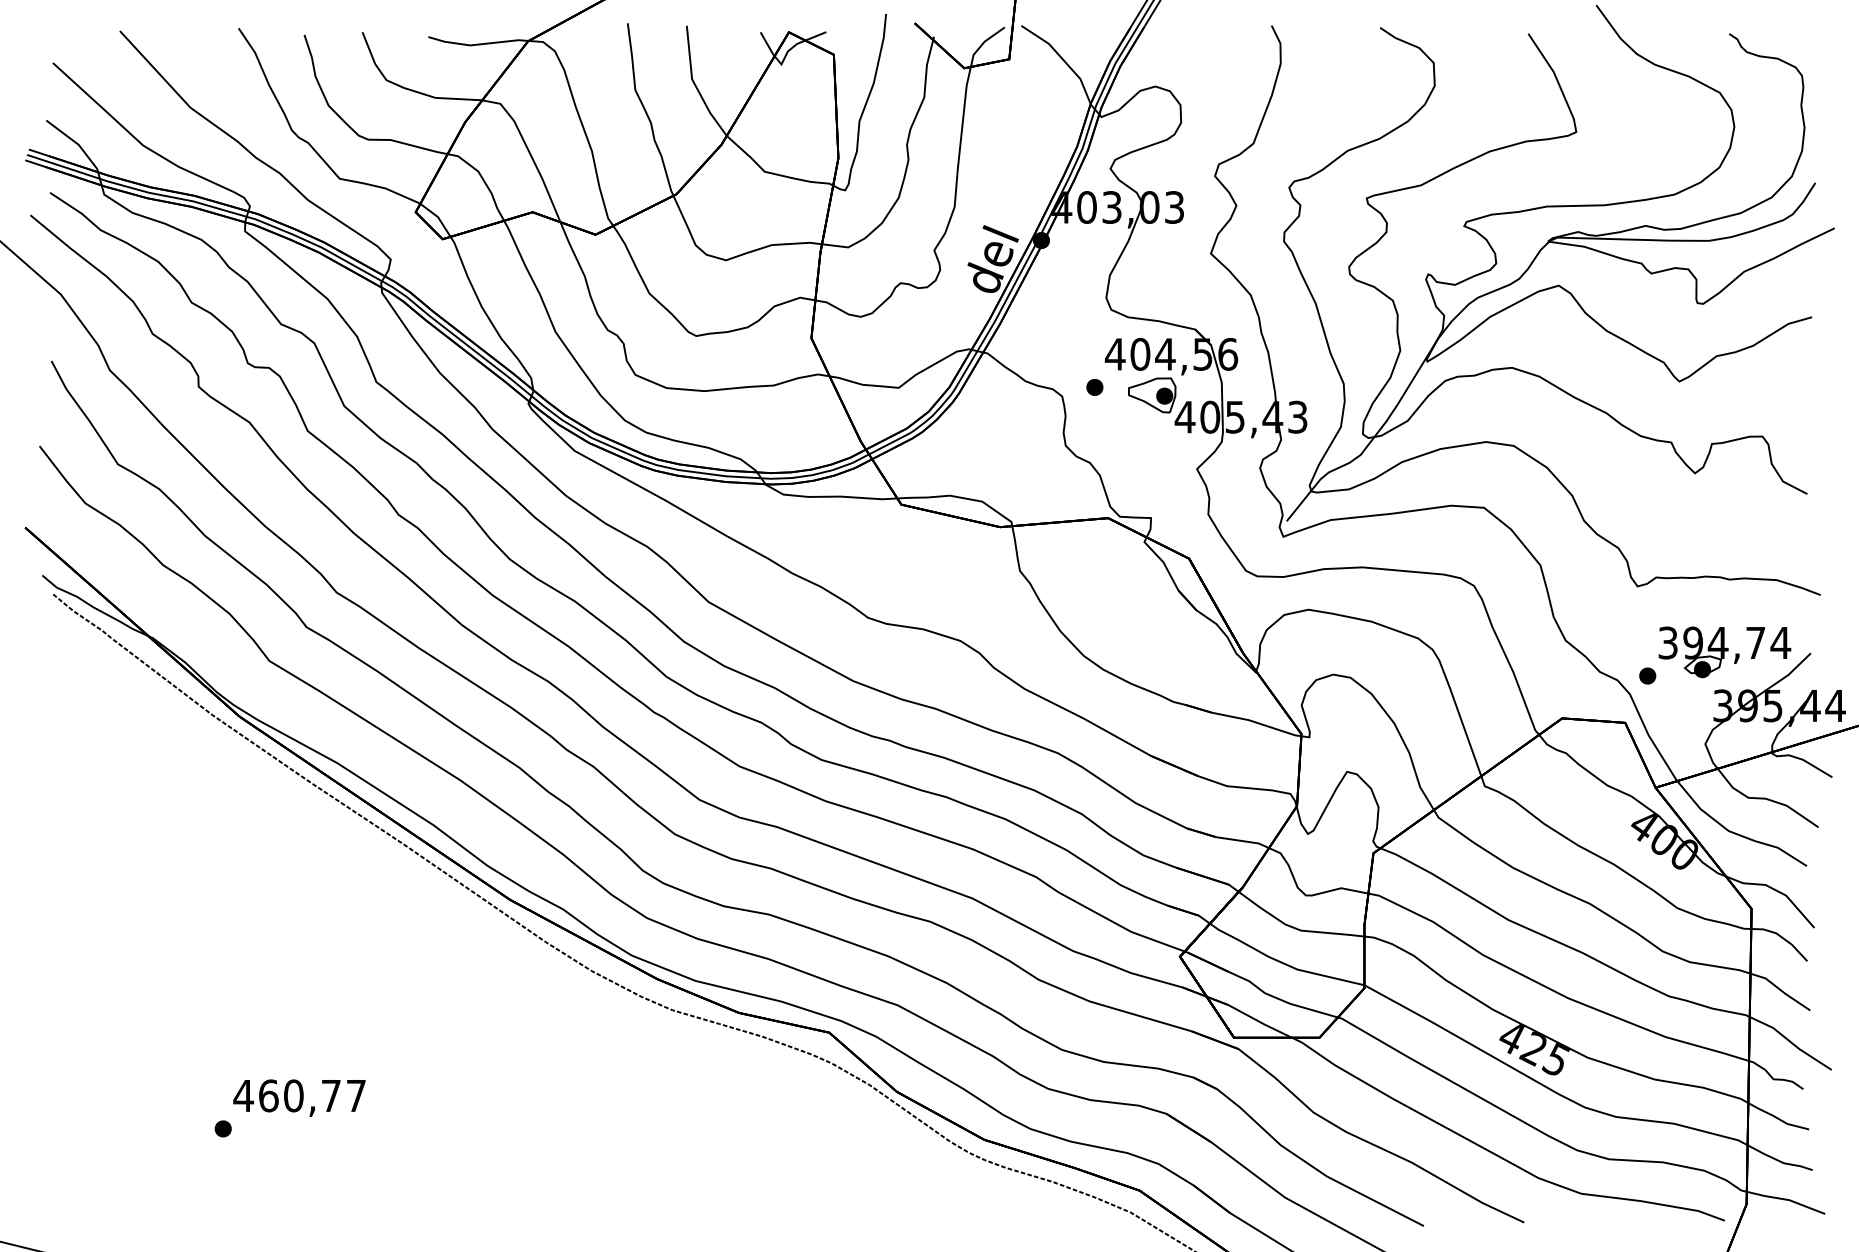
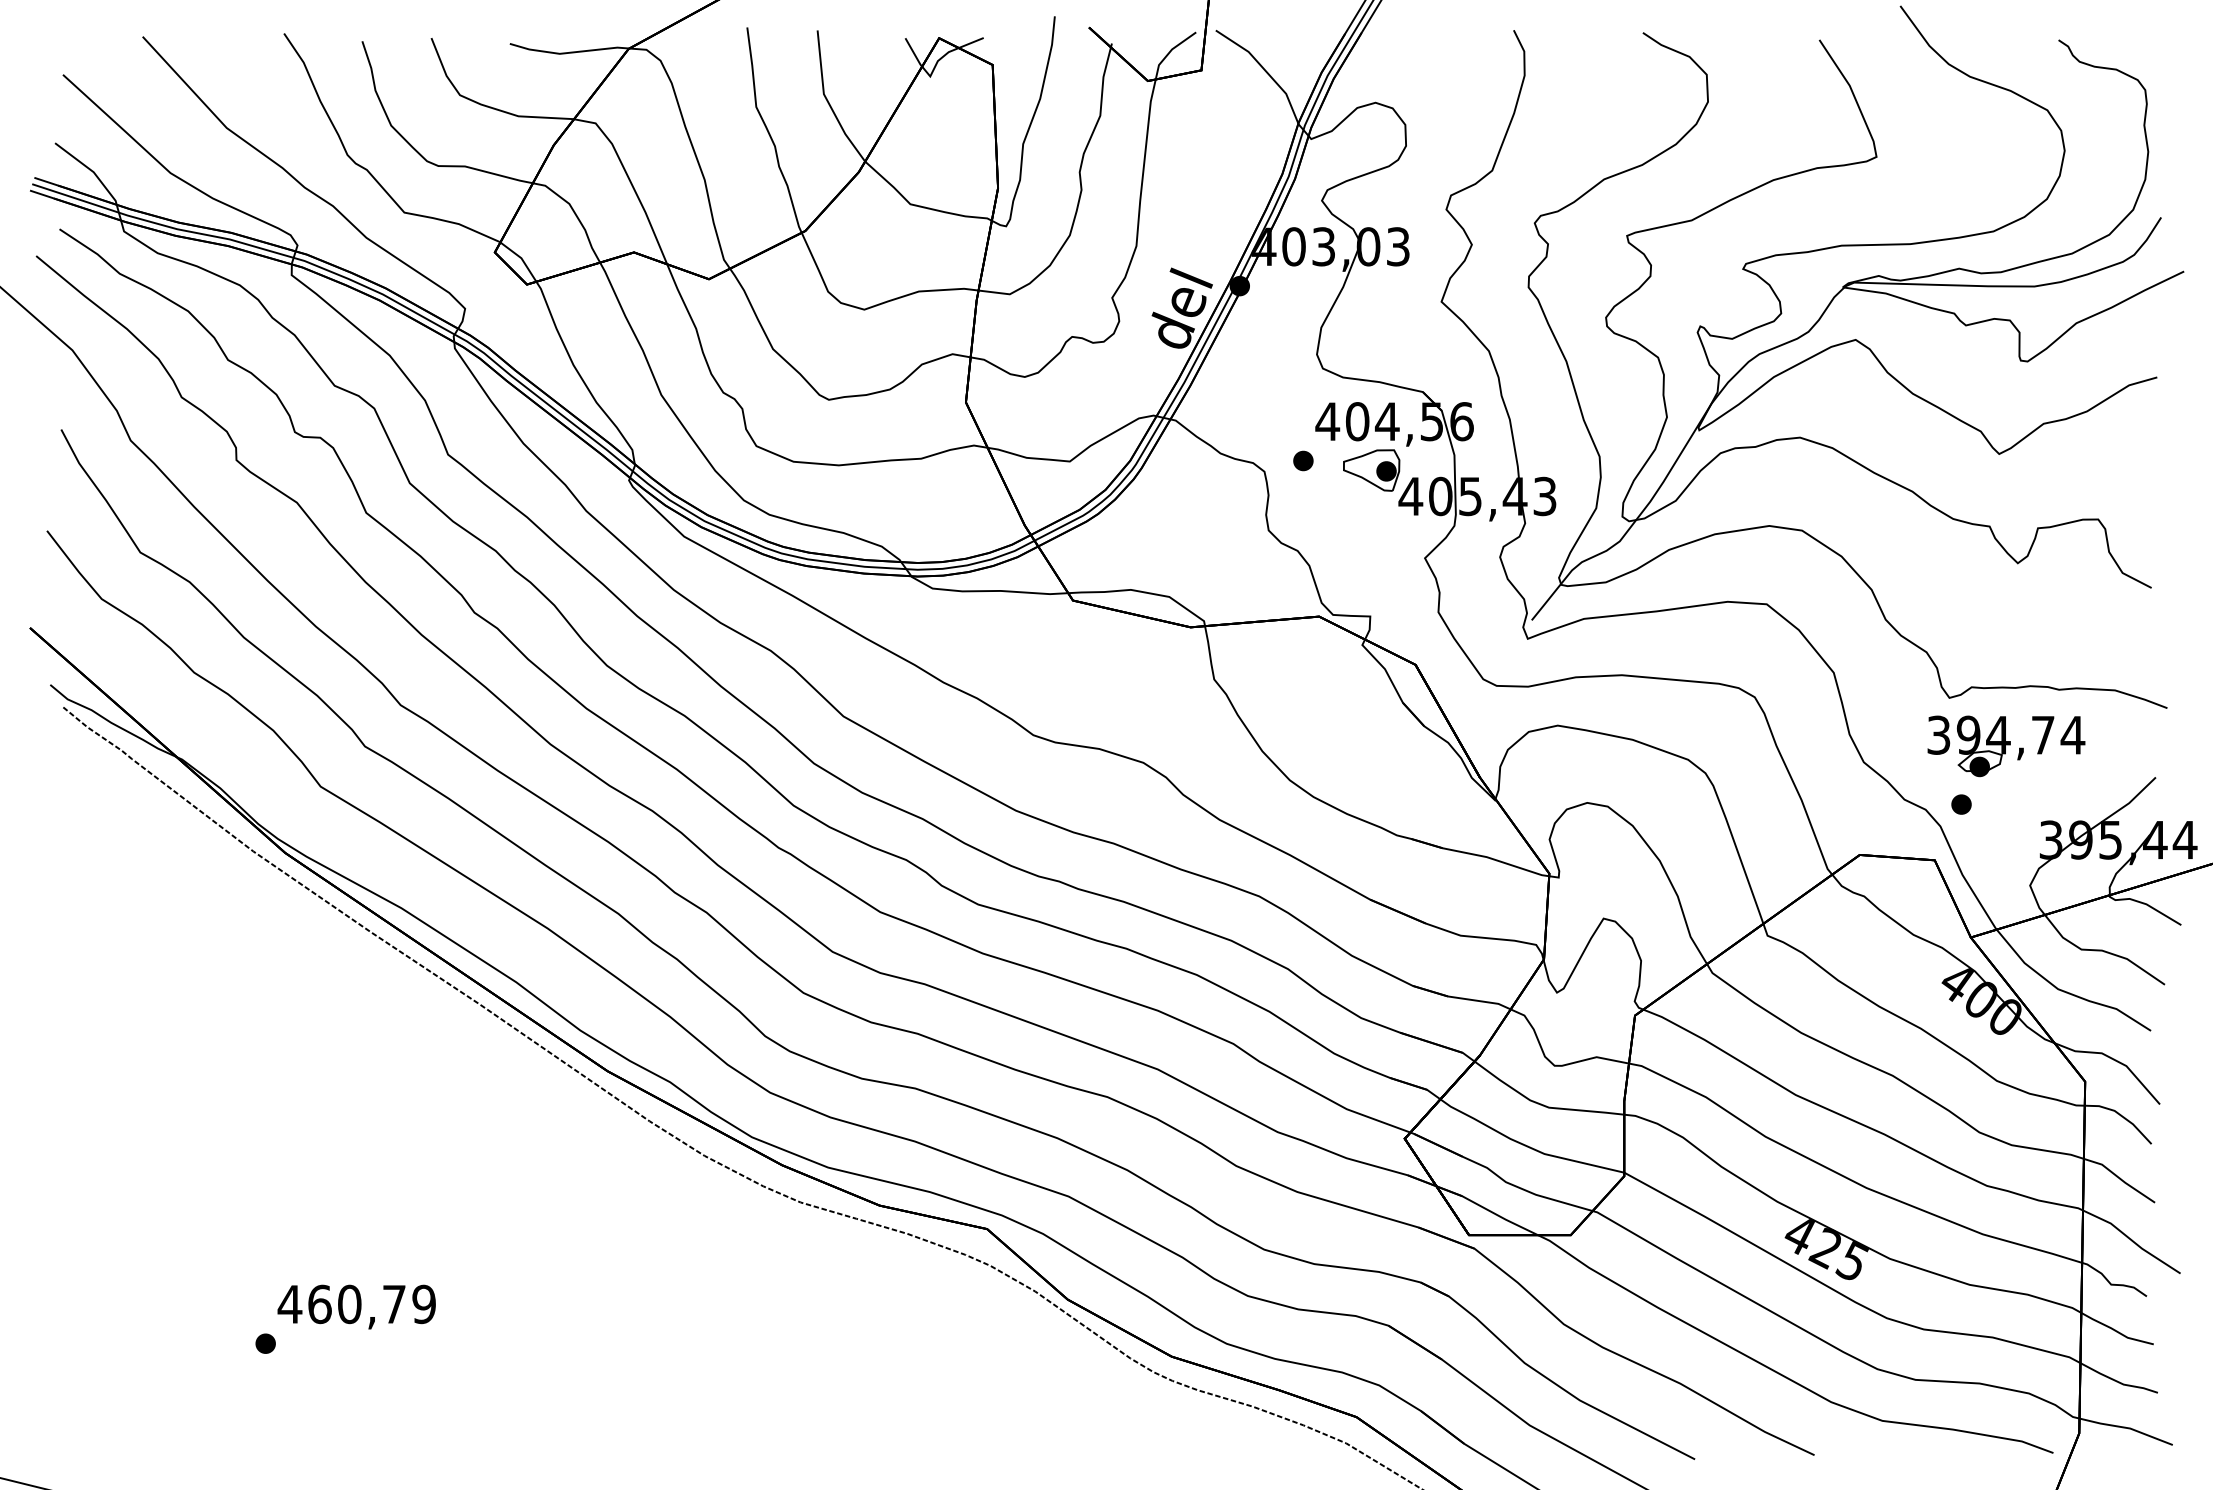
part: (1724, 652) -> (2006, 746), moved
text: (355, 1095) -> (423, 1304), 460,77 -> 460,79

